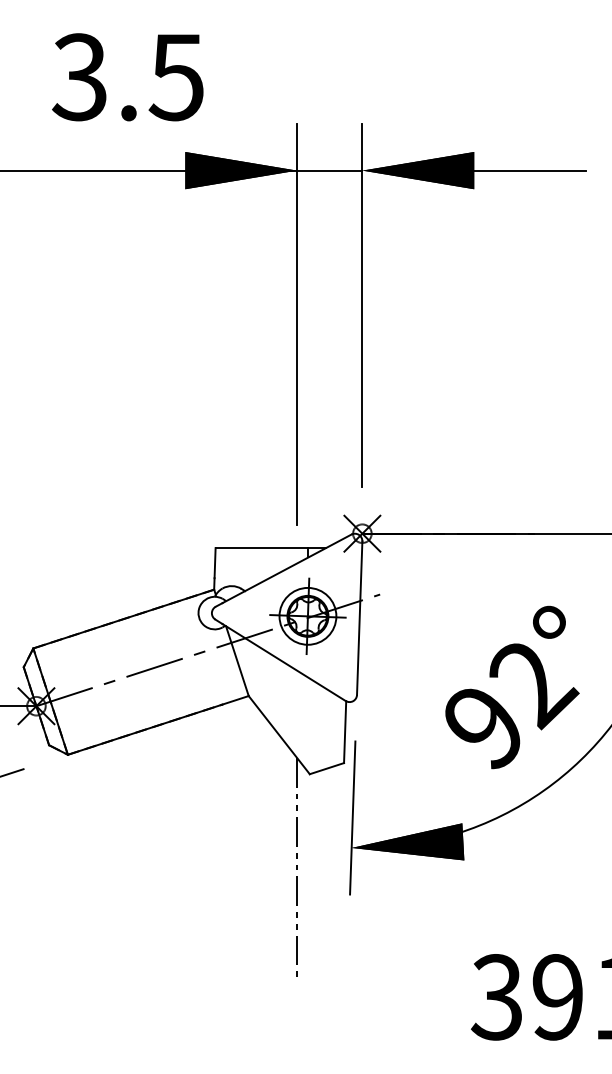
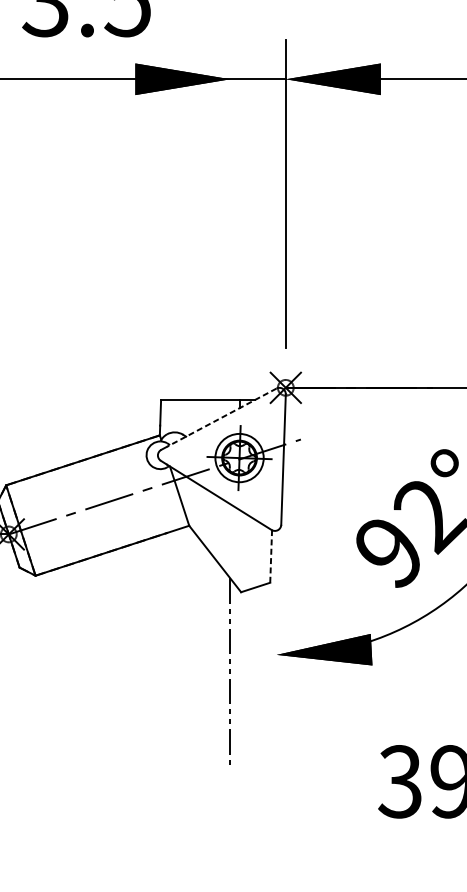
line: (297, 324) -> (230, 210), removed
line: (287, 568) -> (222, 417), solid -> dashed
line: (345, 732) -> (271, 556), solid -> dashed
line: (352, 817) -> (277, 629), removed

